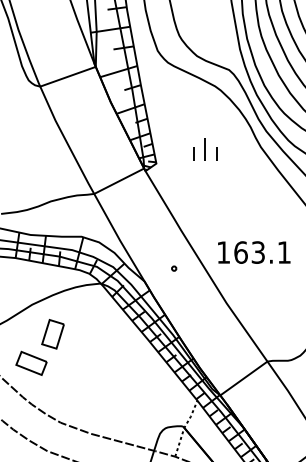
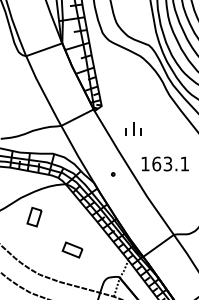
part: (205, 148) -> (133, 128), moved
part: (31, 362) -> (72, 249), moved

